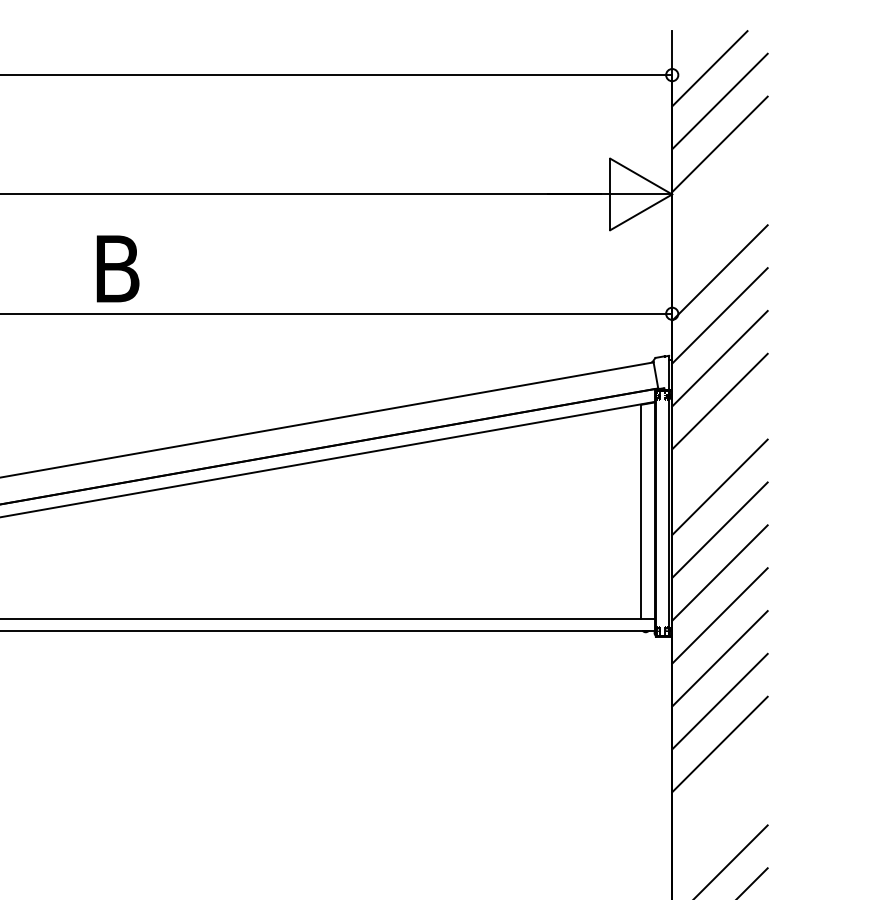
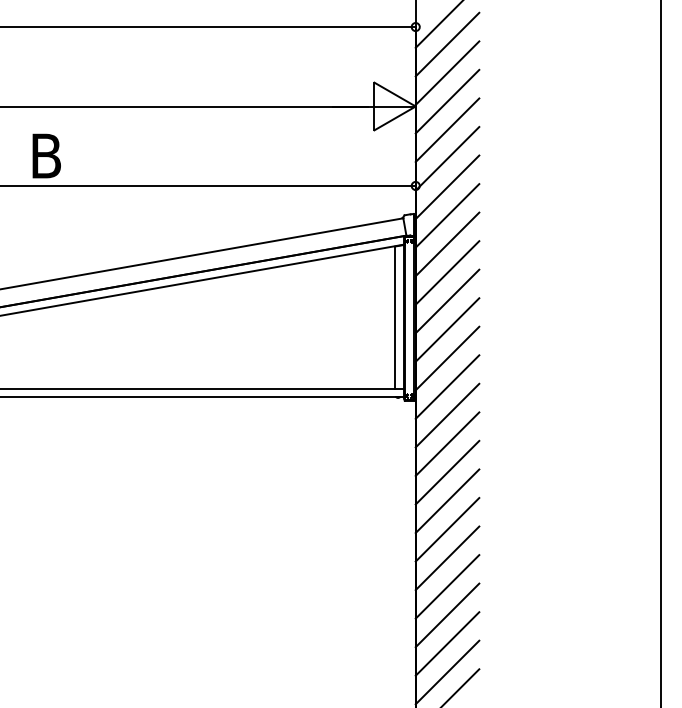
line: (719, 186) -> (447, 101), added
line: (719, 230) -> (447, 130), added
line: (719, 443) -> (447, 272), added
line: (719, 787) -> (447, 501), added
line: (719, 829) -> (447, 529), added

